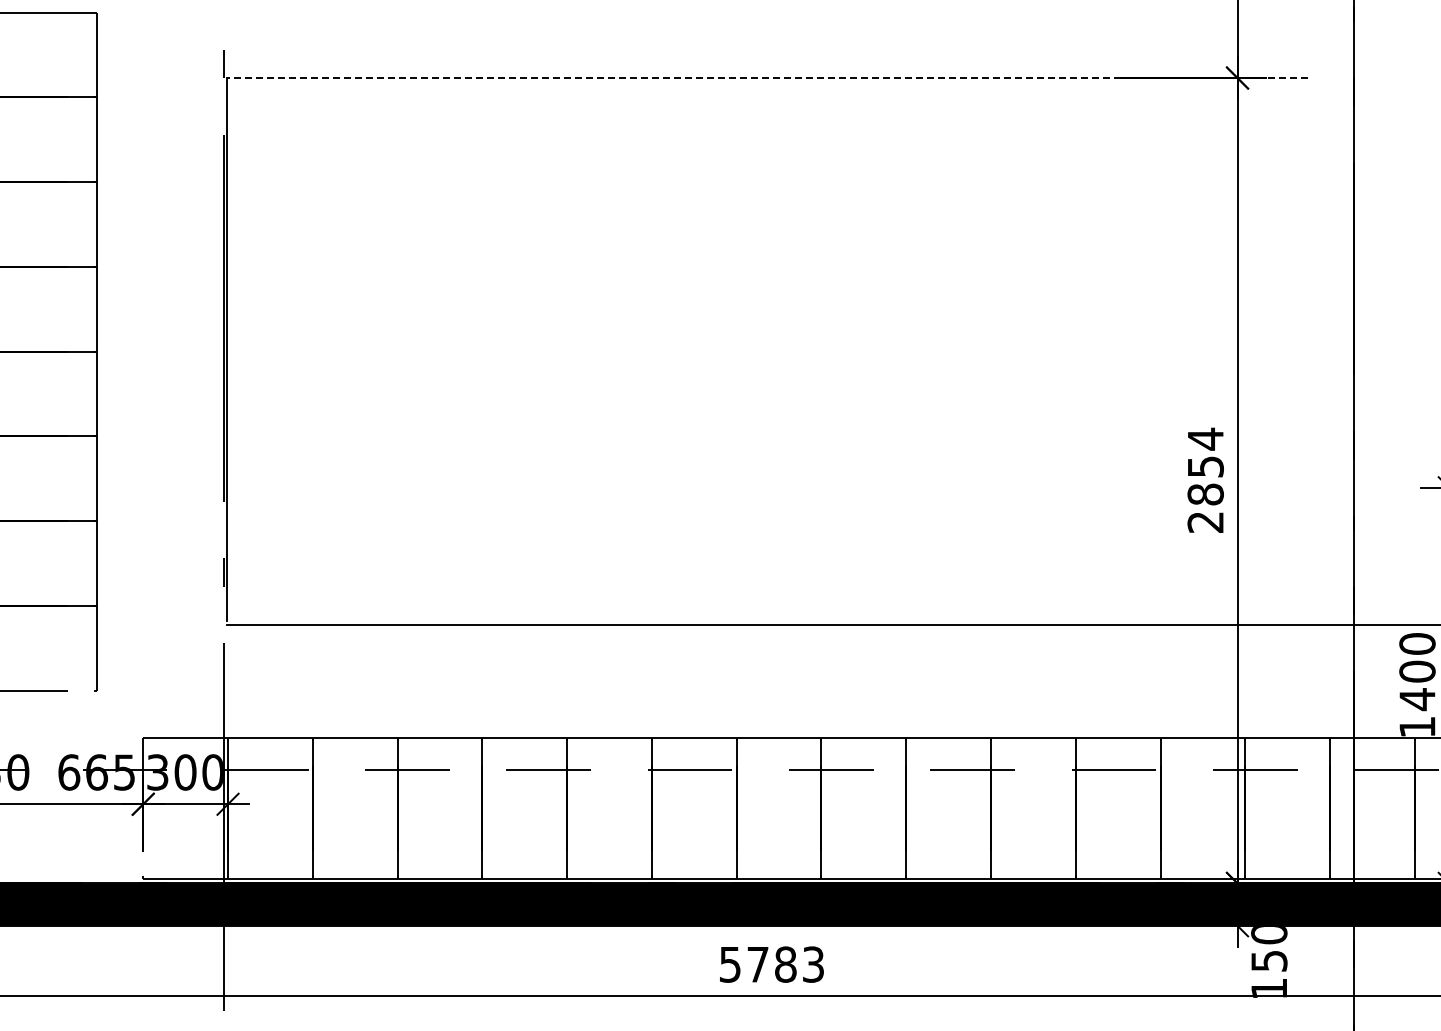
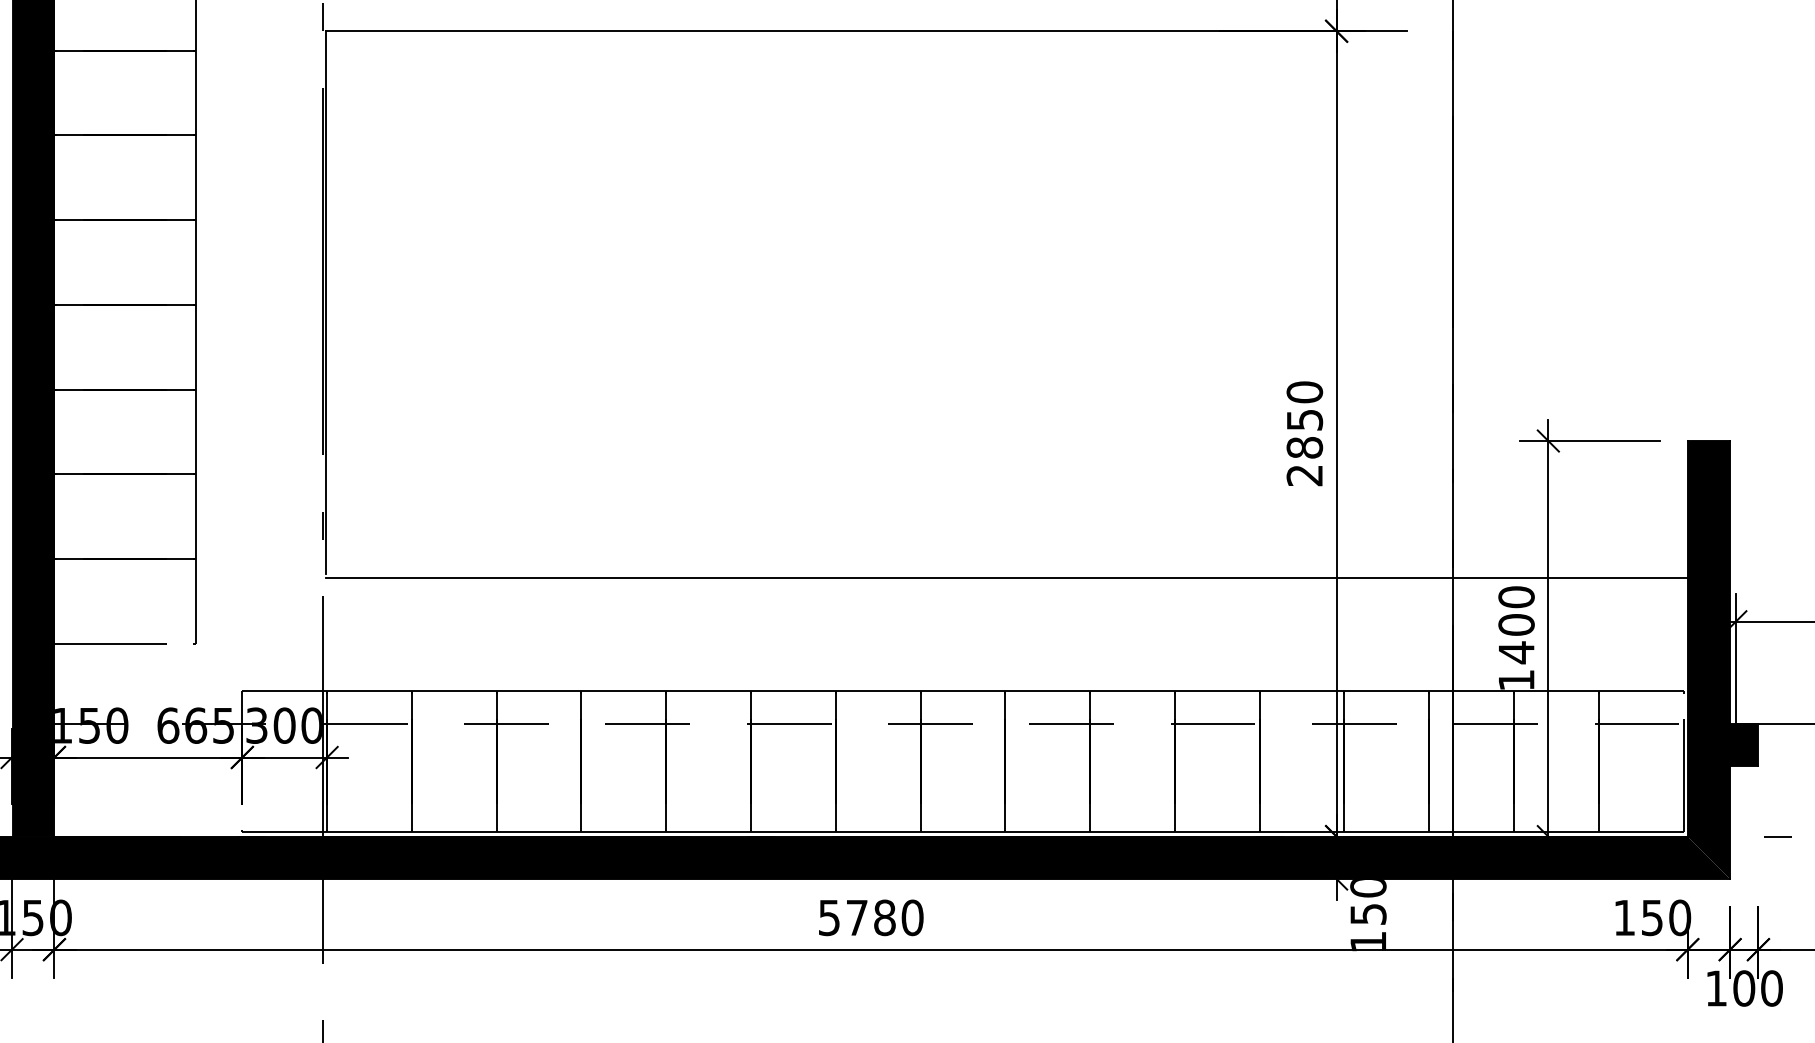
line: (766, 78) -> (865, 31), dashed -> solid
text: (1205, 439) -> (1304, 392), 2854 -> 2850
text: (813, 964) -> (912, 917), 5783 -> 5780

